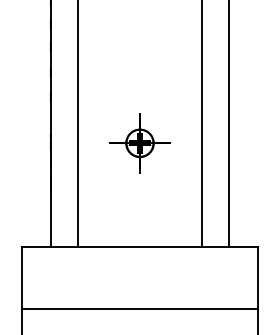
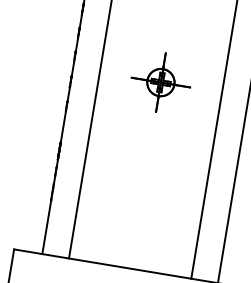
part: (139, 143) -> (160, 82), moved

